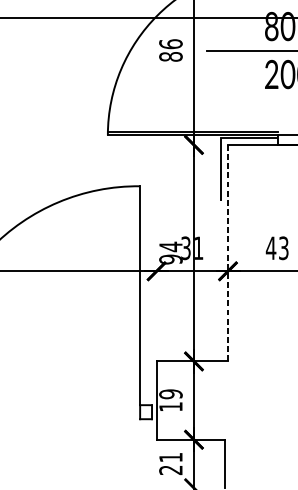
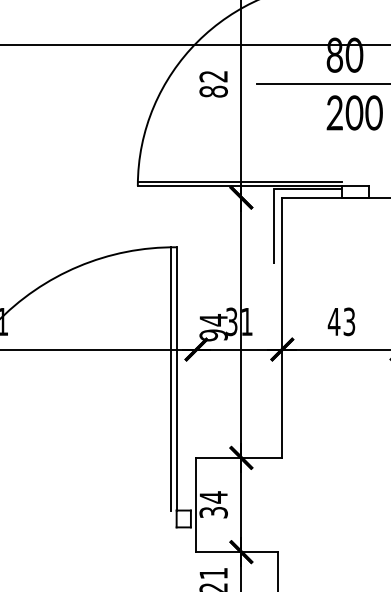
text: (170, 44) -> (213, 76), 86 -> 82
line: (228, 253) -> (282, 328), dashed -> solid
line: (135, 295) -> (171, 378), added
text: (170, 400) -> (213, 504), 19 -> 34

